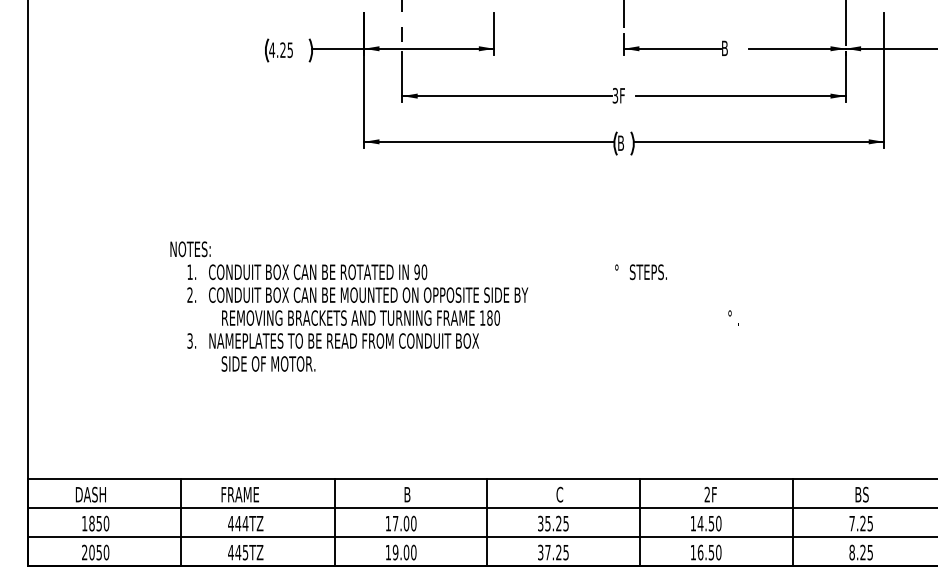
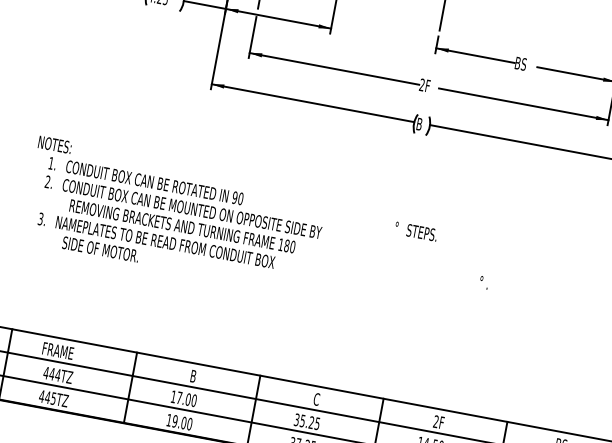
text: (732, 48) -> (524, 64), B -> BS
text: (615, 95) -> (422, 84), 3F -> 2F

